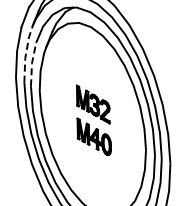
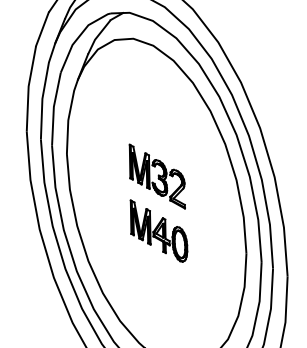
line: (26, 53) -> (44, 90), dashed -> solid
line: (31, 64) -> (52, 108), dashed -> solid

